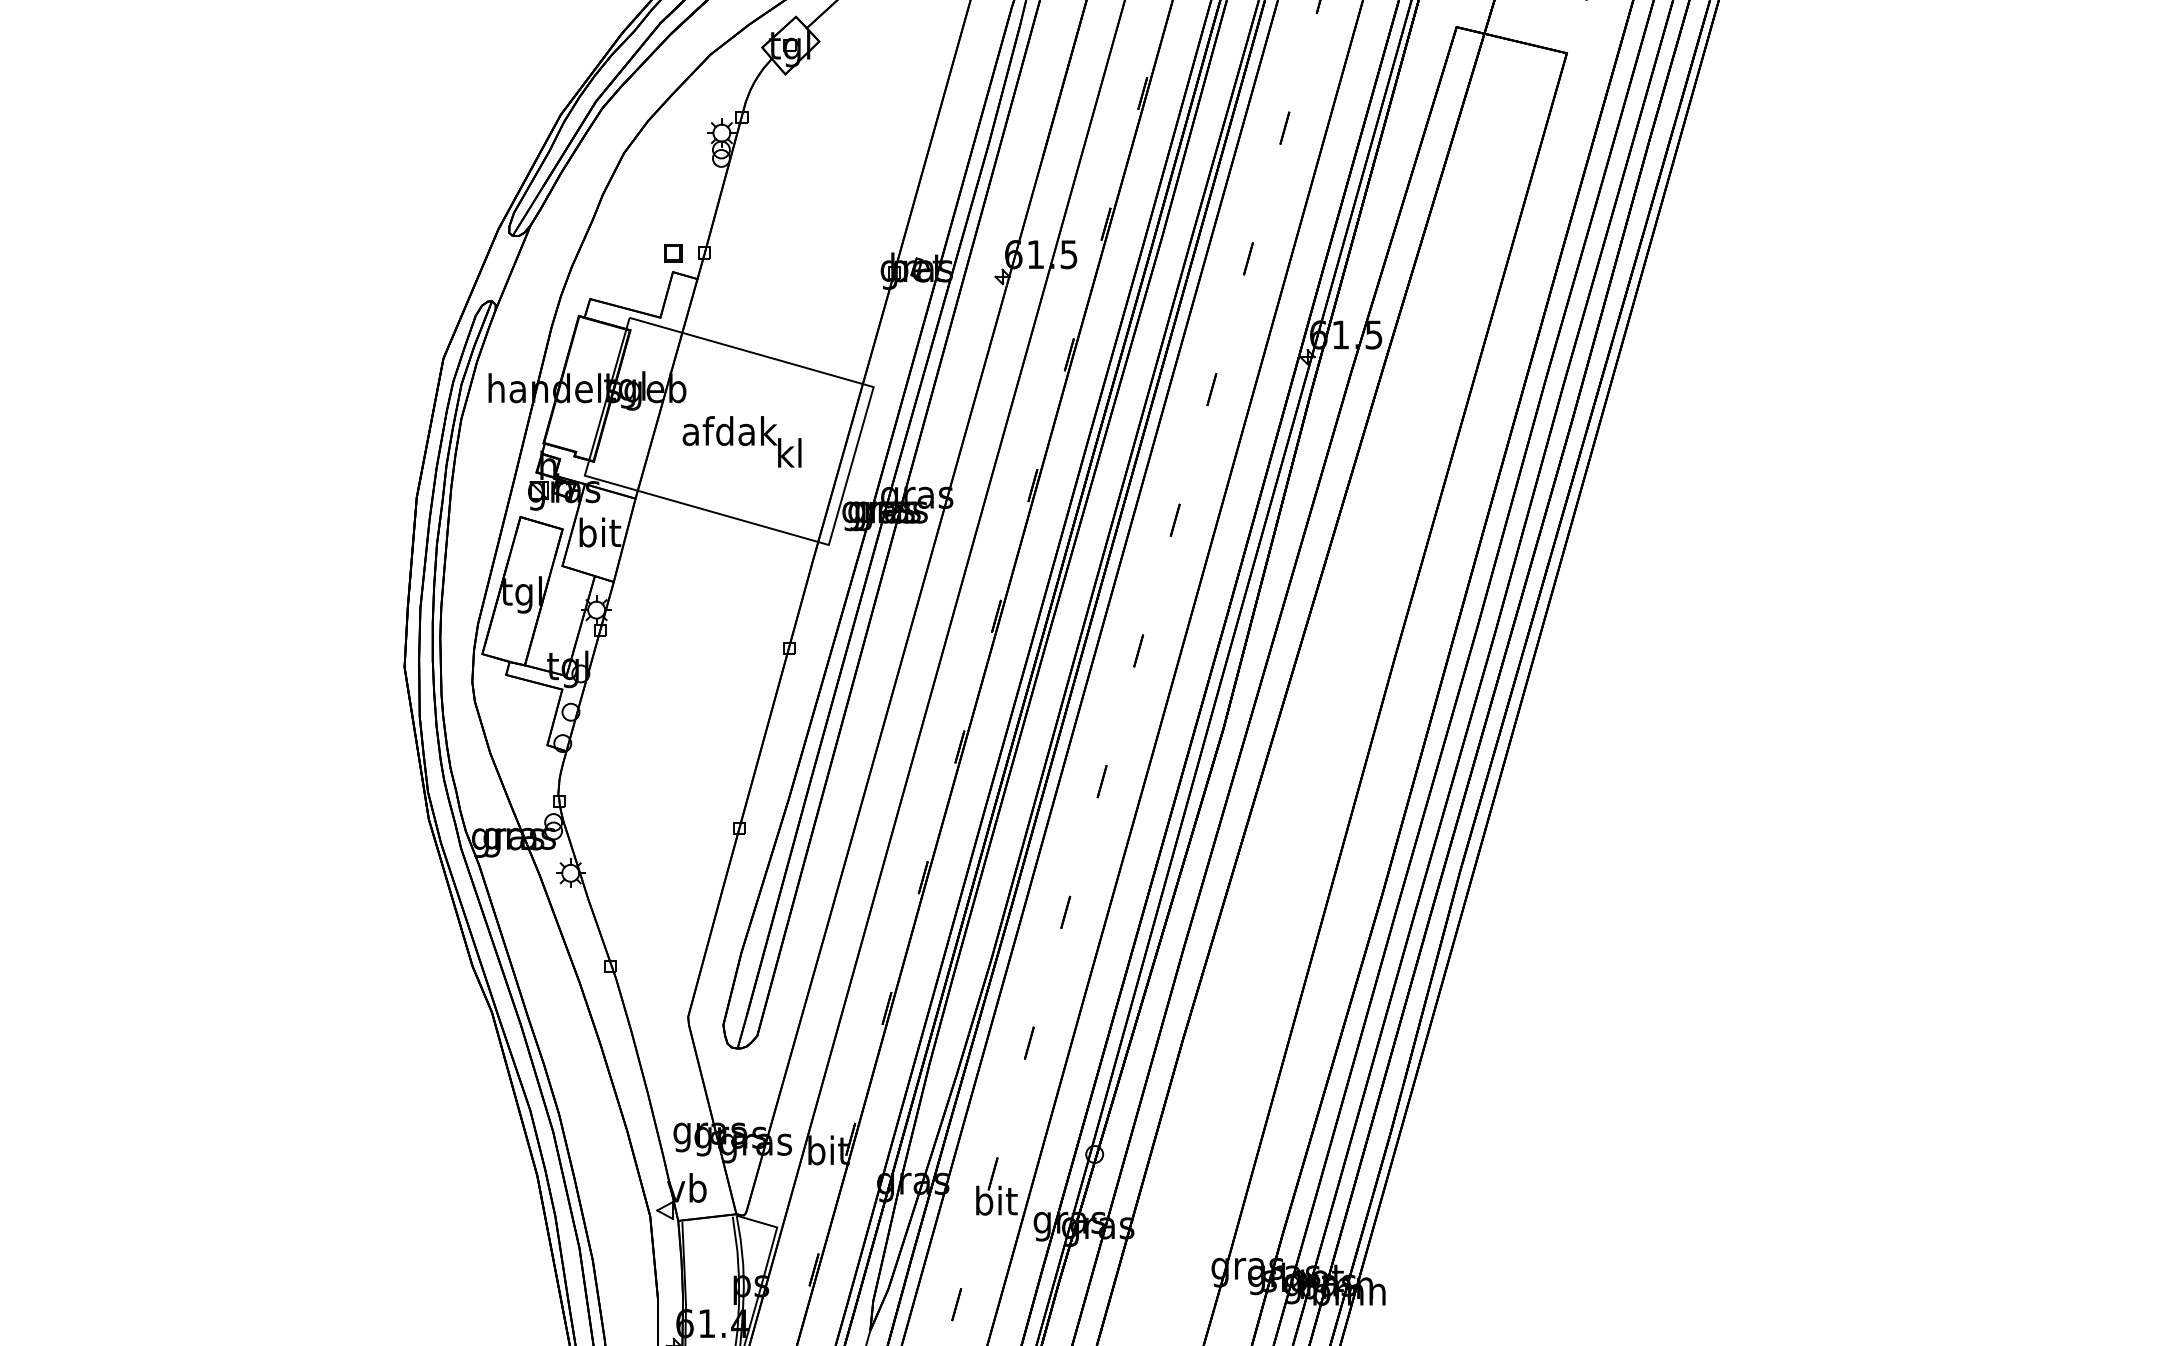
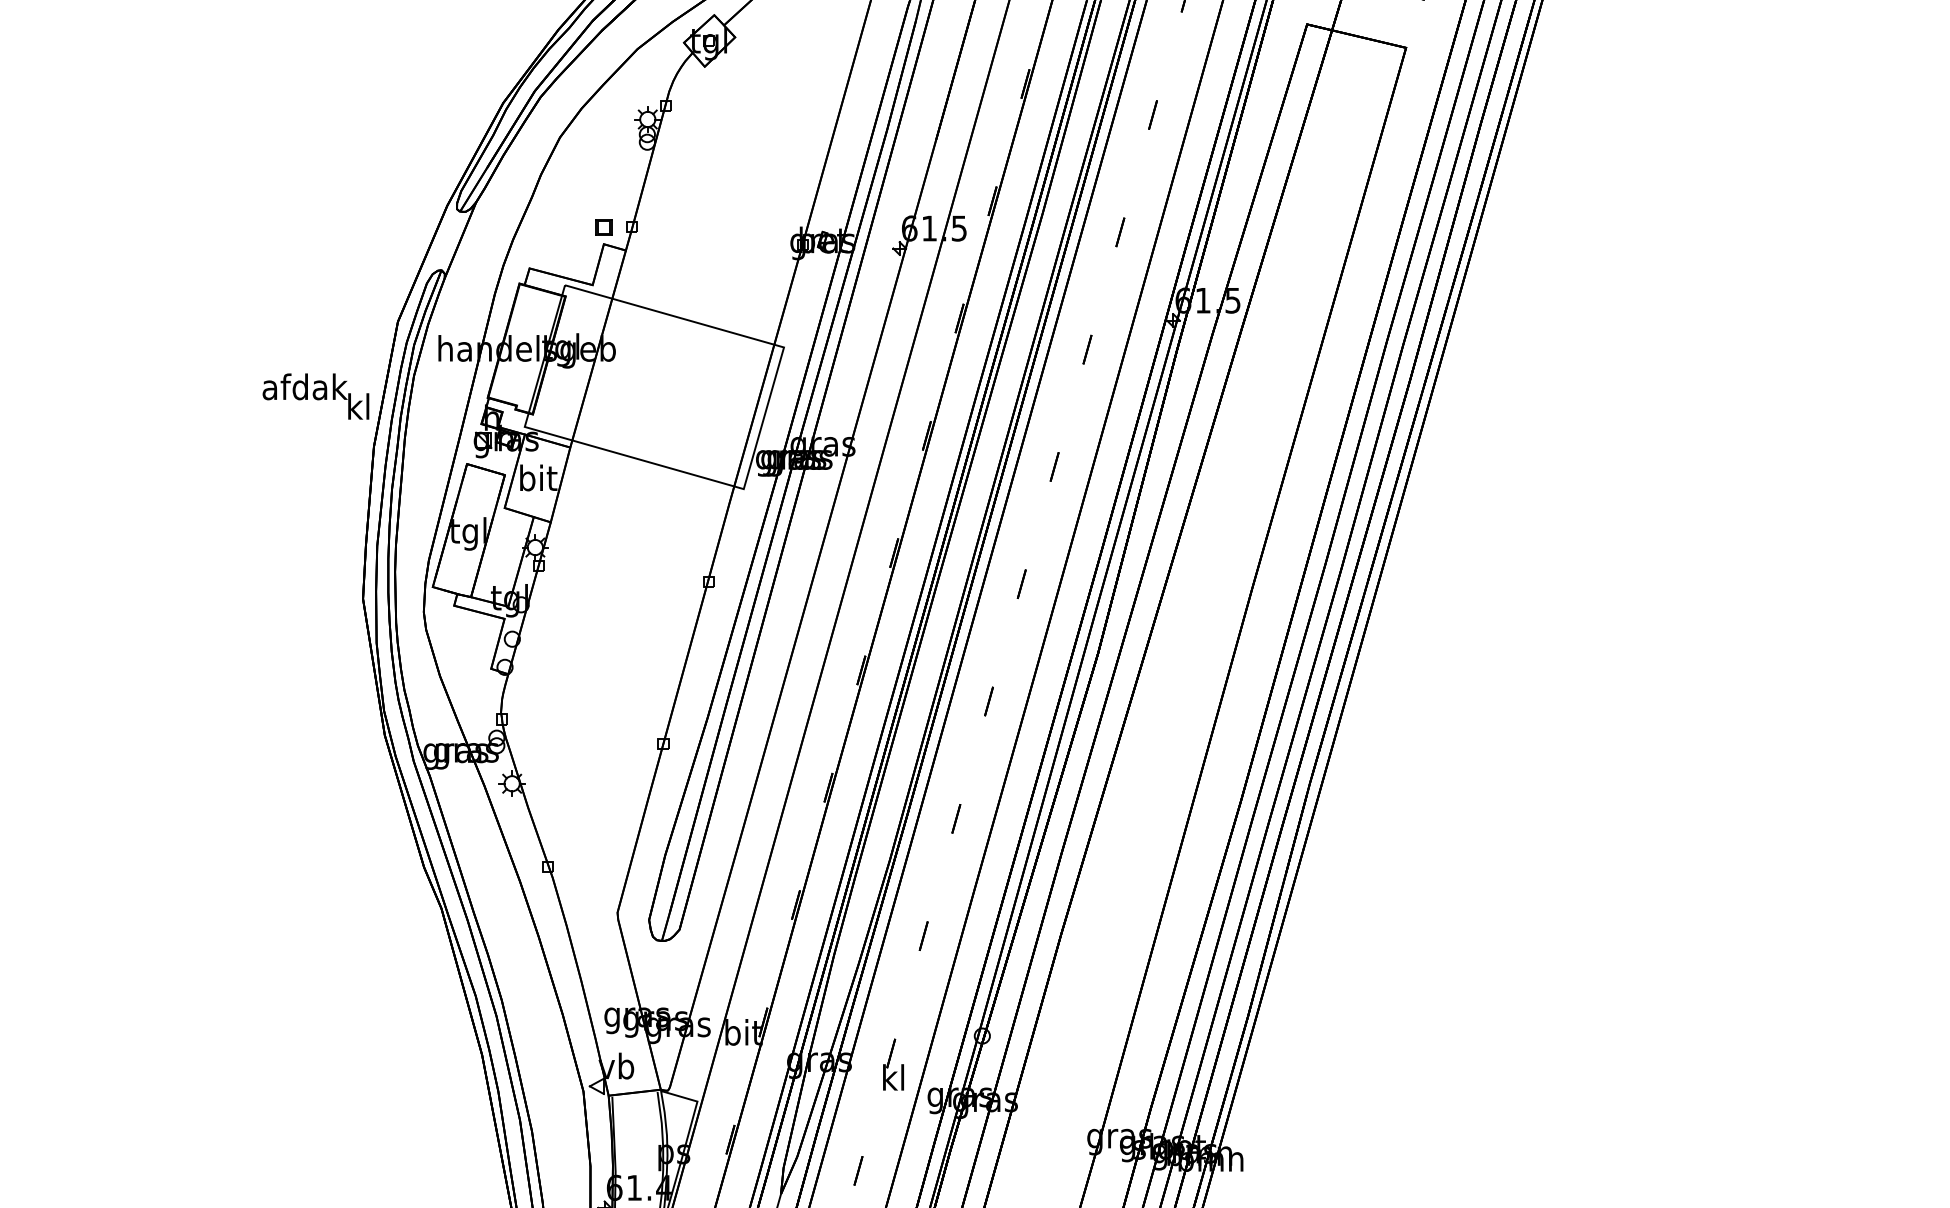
text: (741, 441) -> (315, 396), moved
text: (996, 1200) -> (894, 1077), bit -> kl

